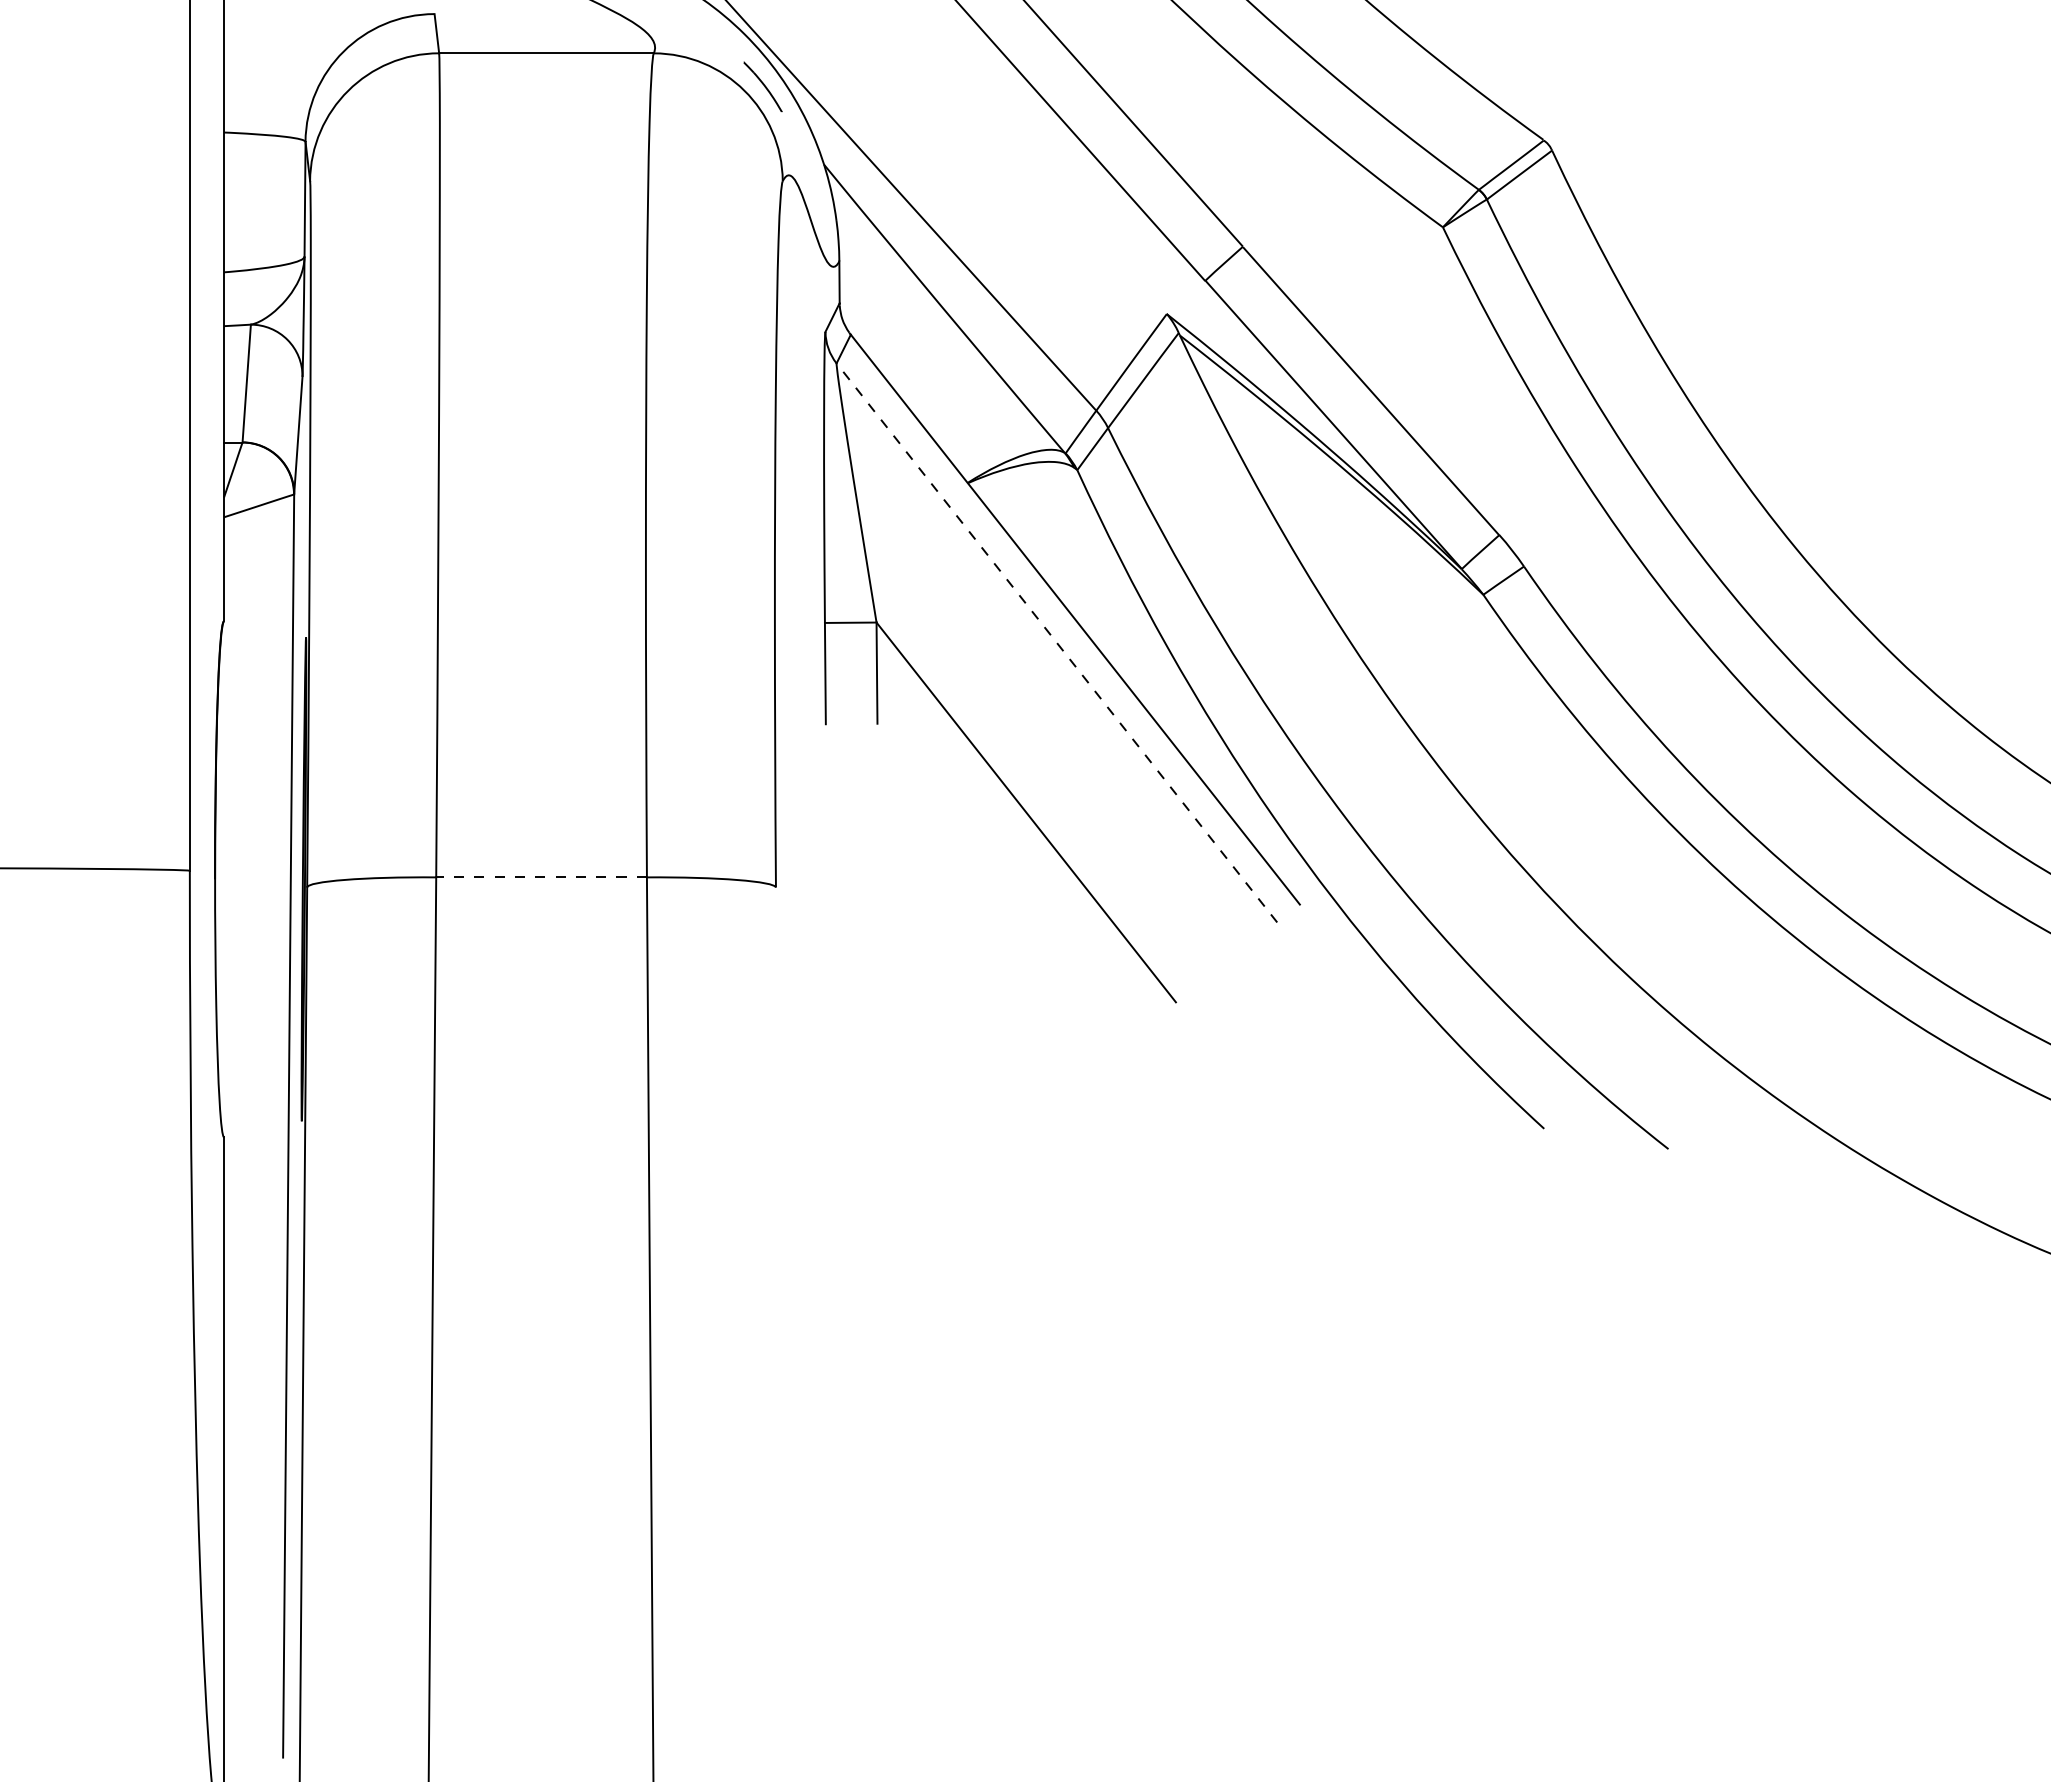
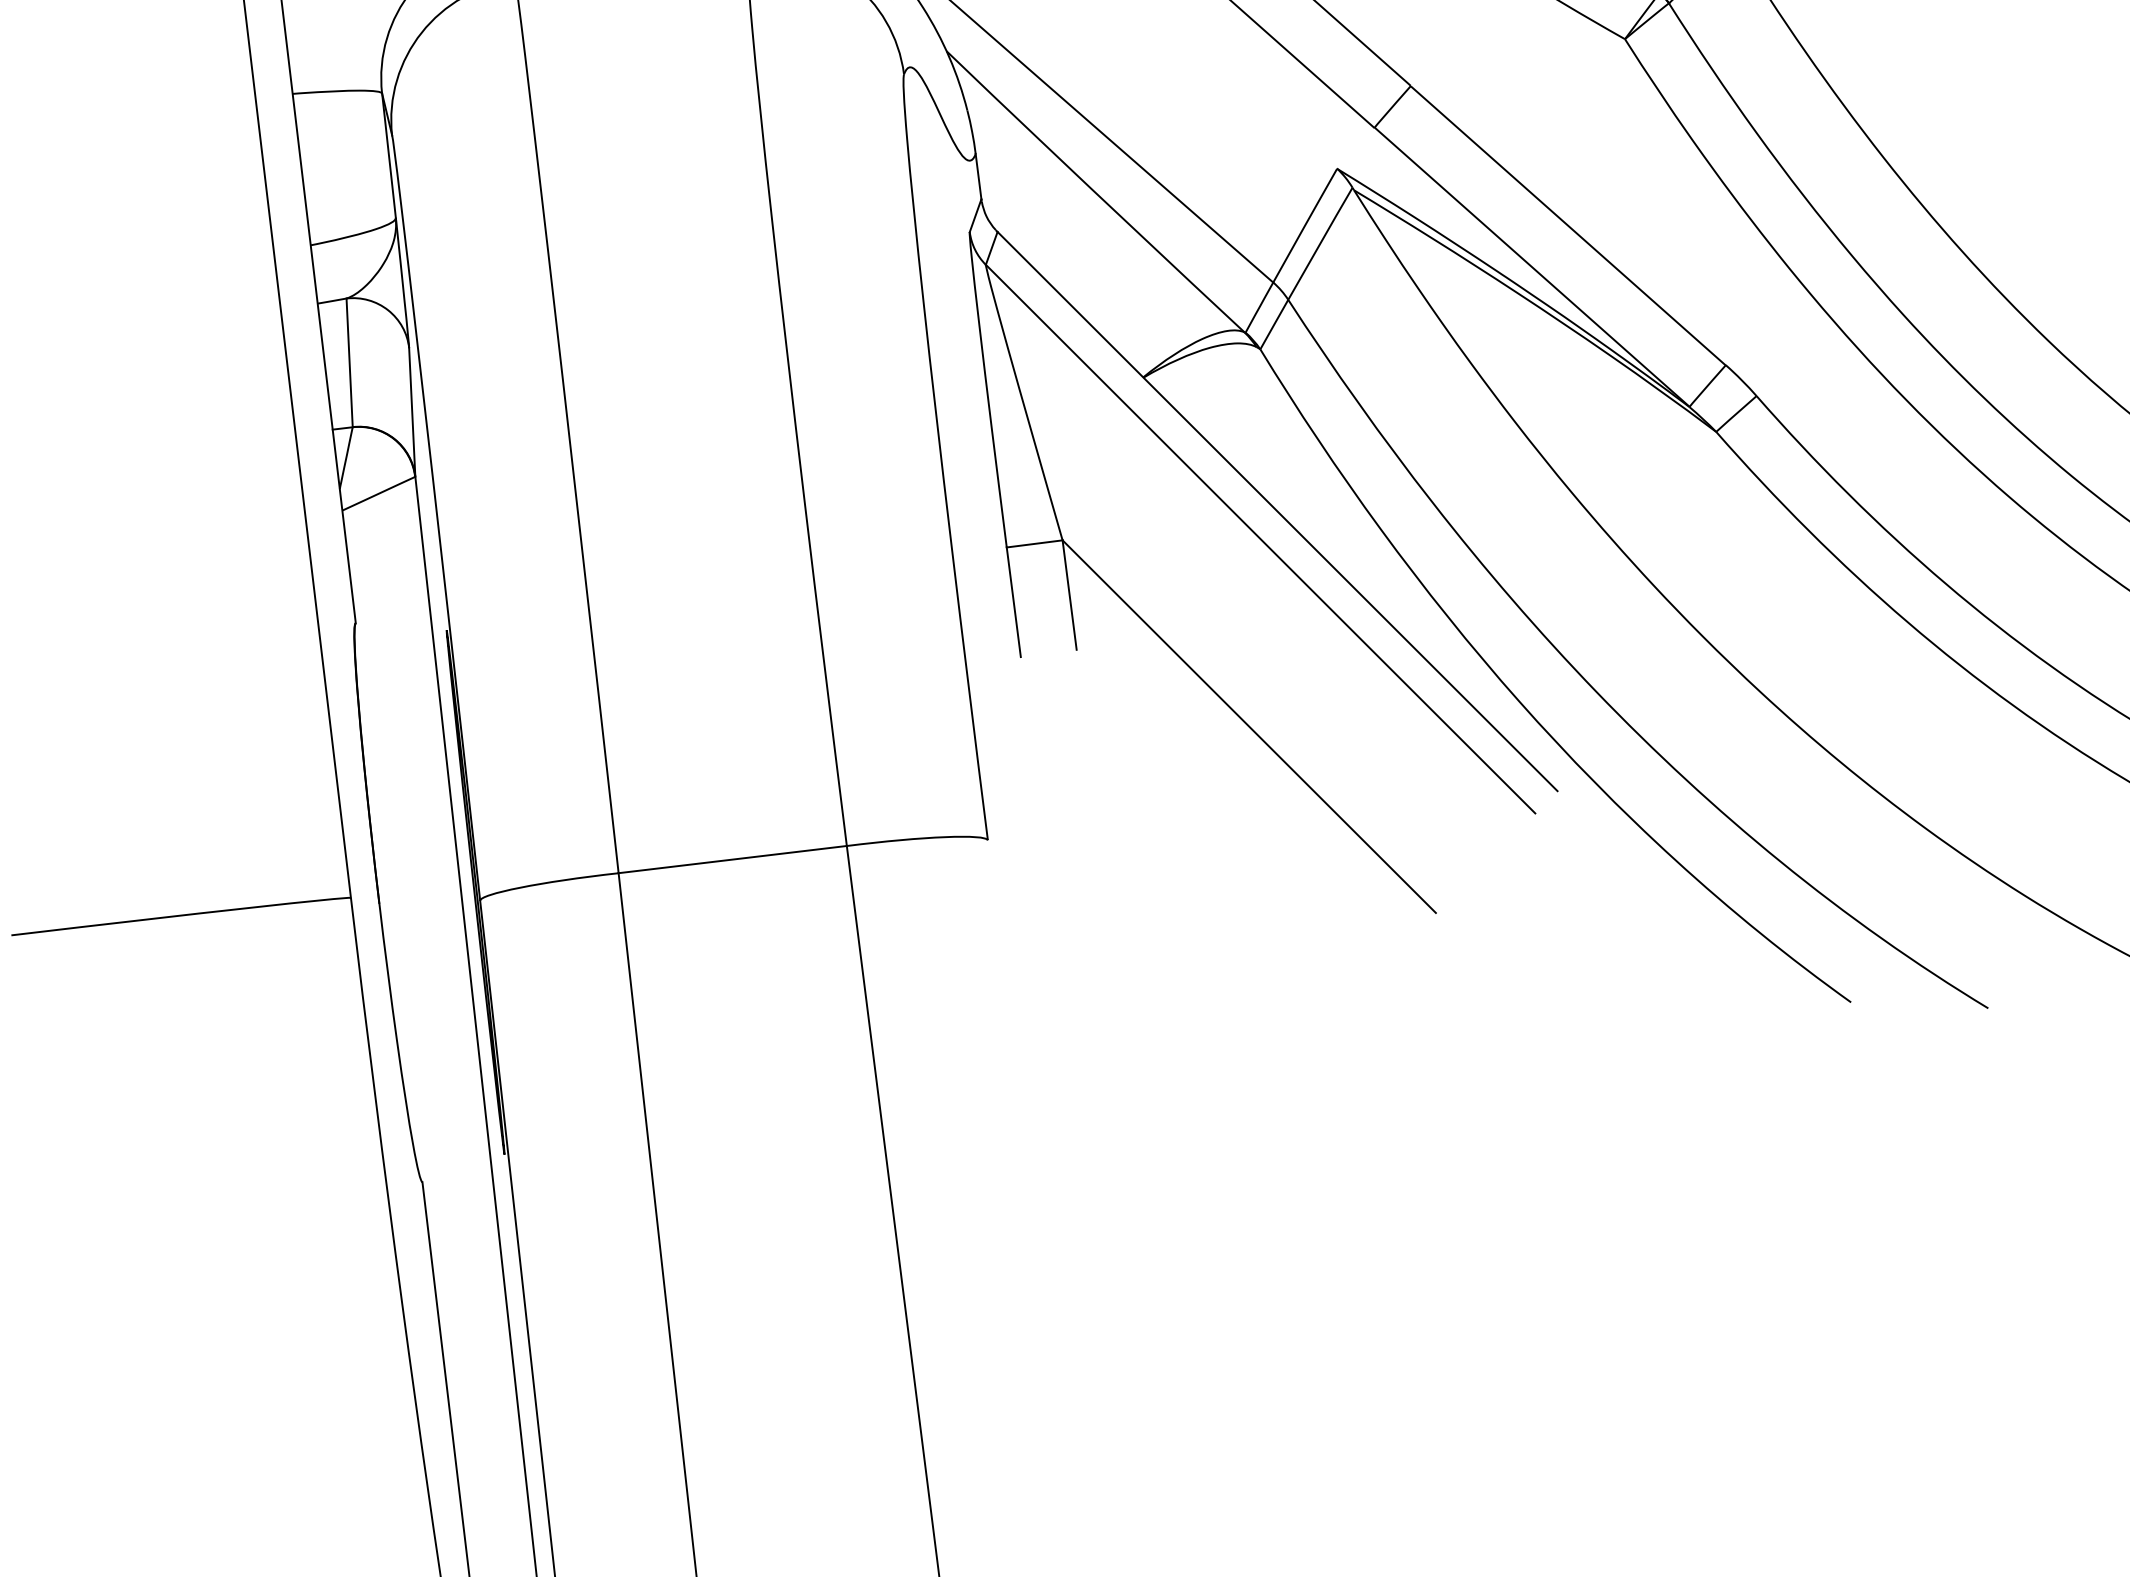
line: (1056, 642) -> (1260, 538), dashed -> solid
line: (541, 877) -> (732, 859), dashed -> solid

